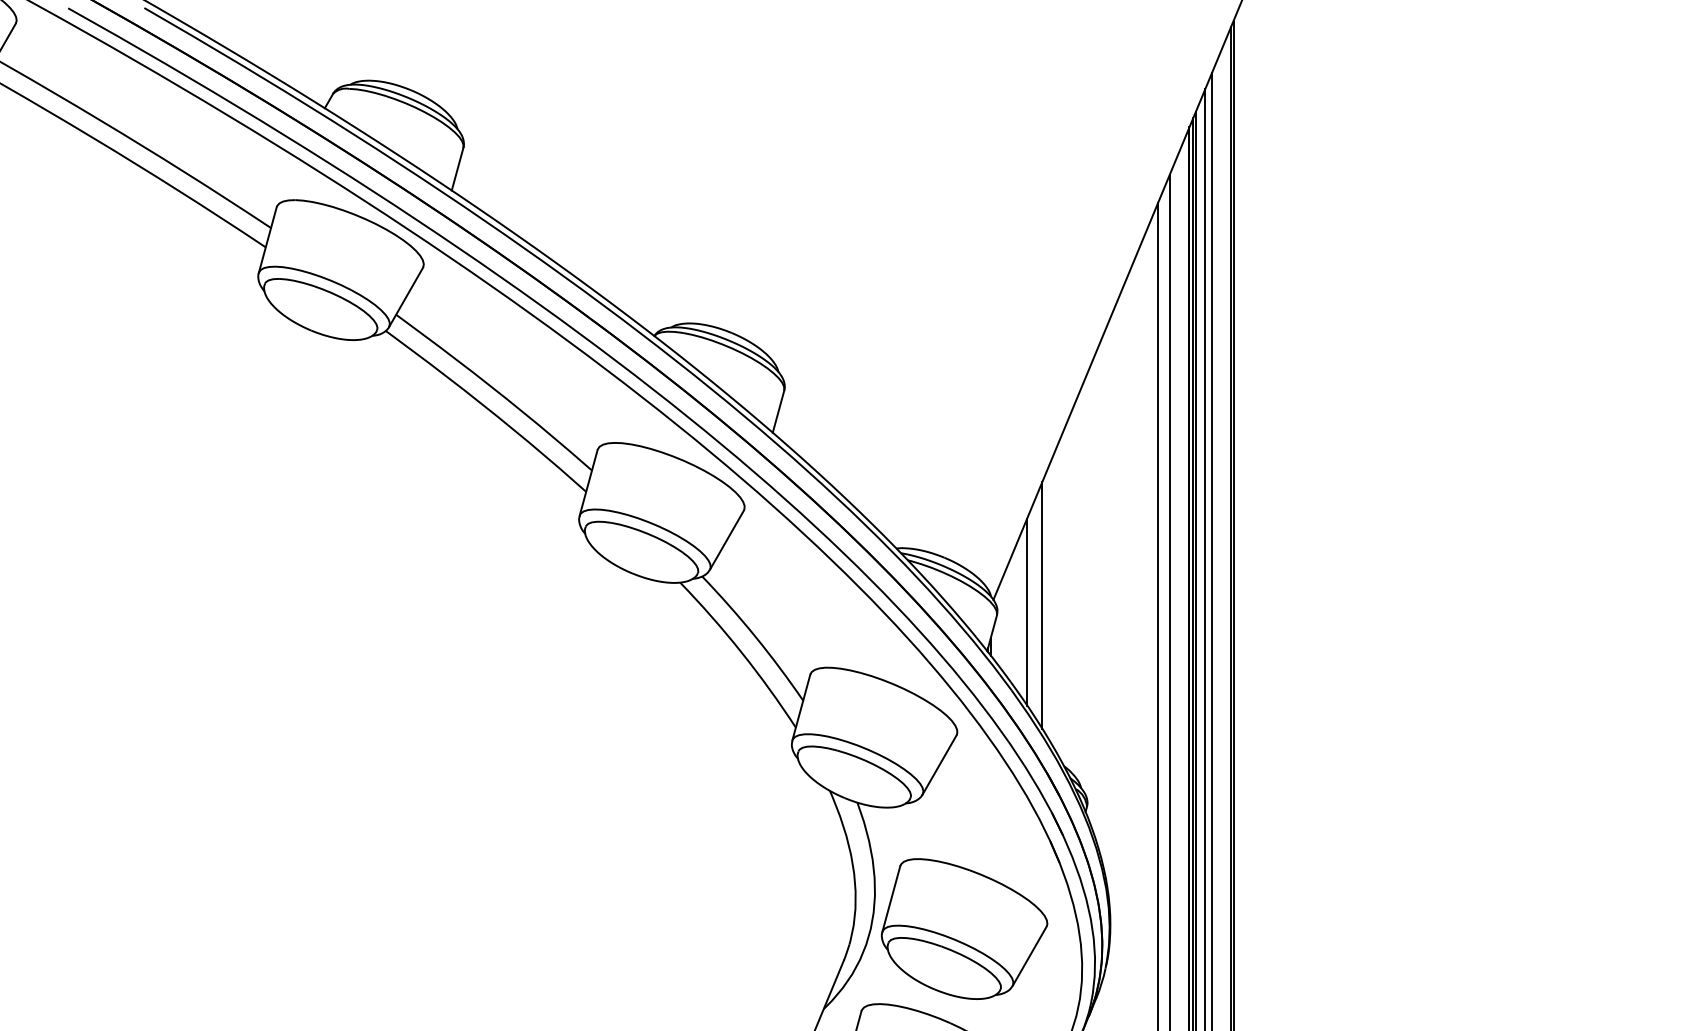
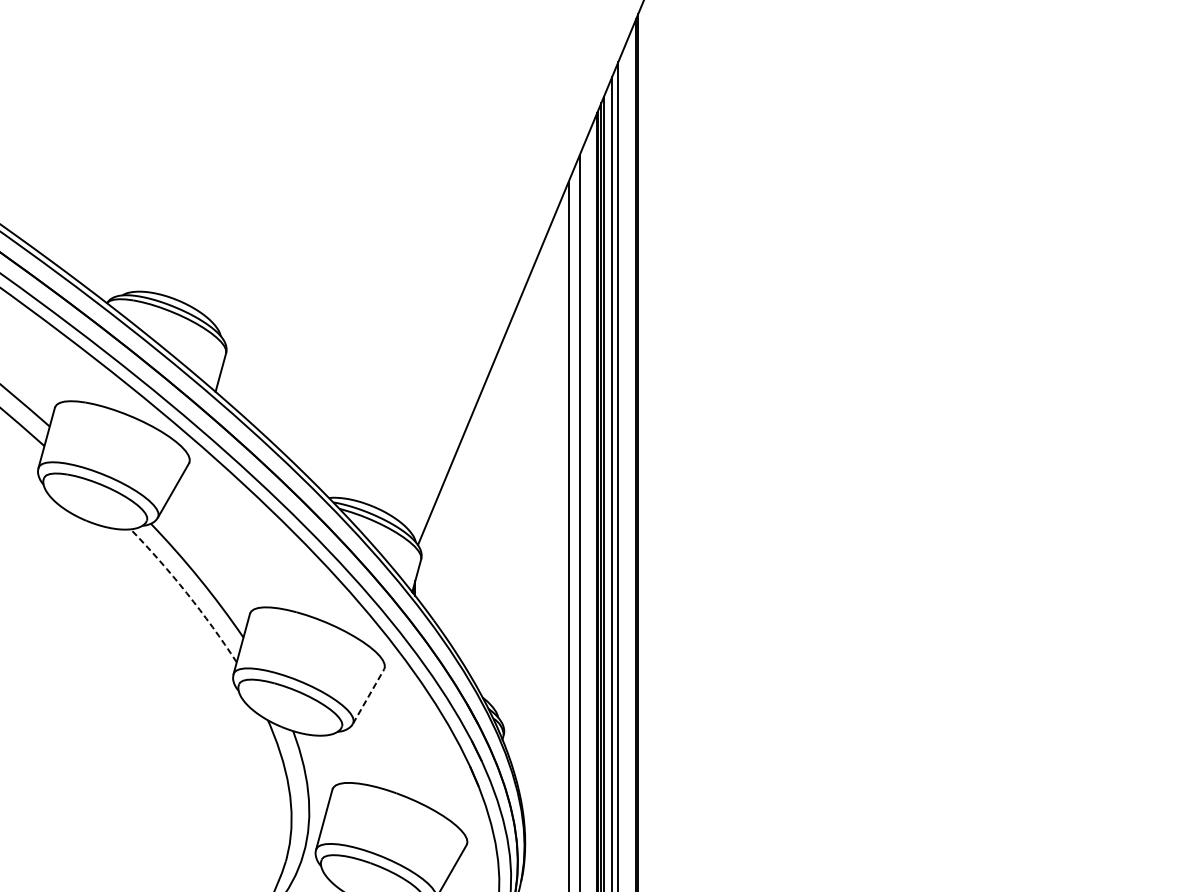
line: (1042, 605) -> (462, 550), removed
line: (1027, 611) -> (449, 555), removed
arc: (741, 652) -> (186, 593), solid -> dashed
line: (939, 764) -> (368, 696), solid -> dashed

